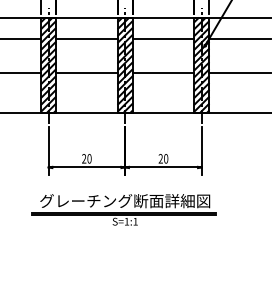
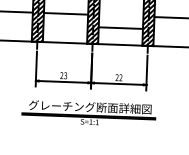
line: (163, 73) -> (120, 28), moved
text: (89, 158) -> (65, 75), 20 -> 23
text: (166, 158) -> (121, 77), 20 -> 22

